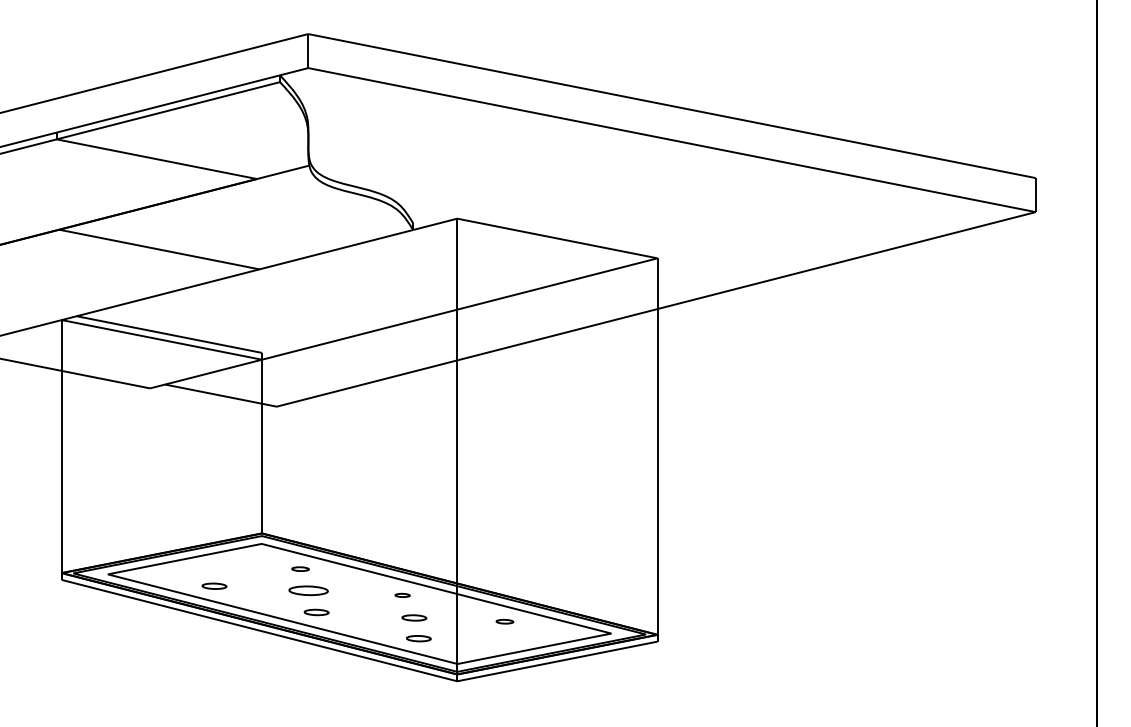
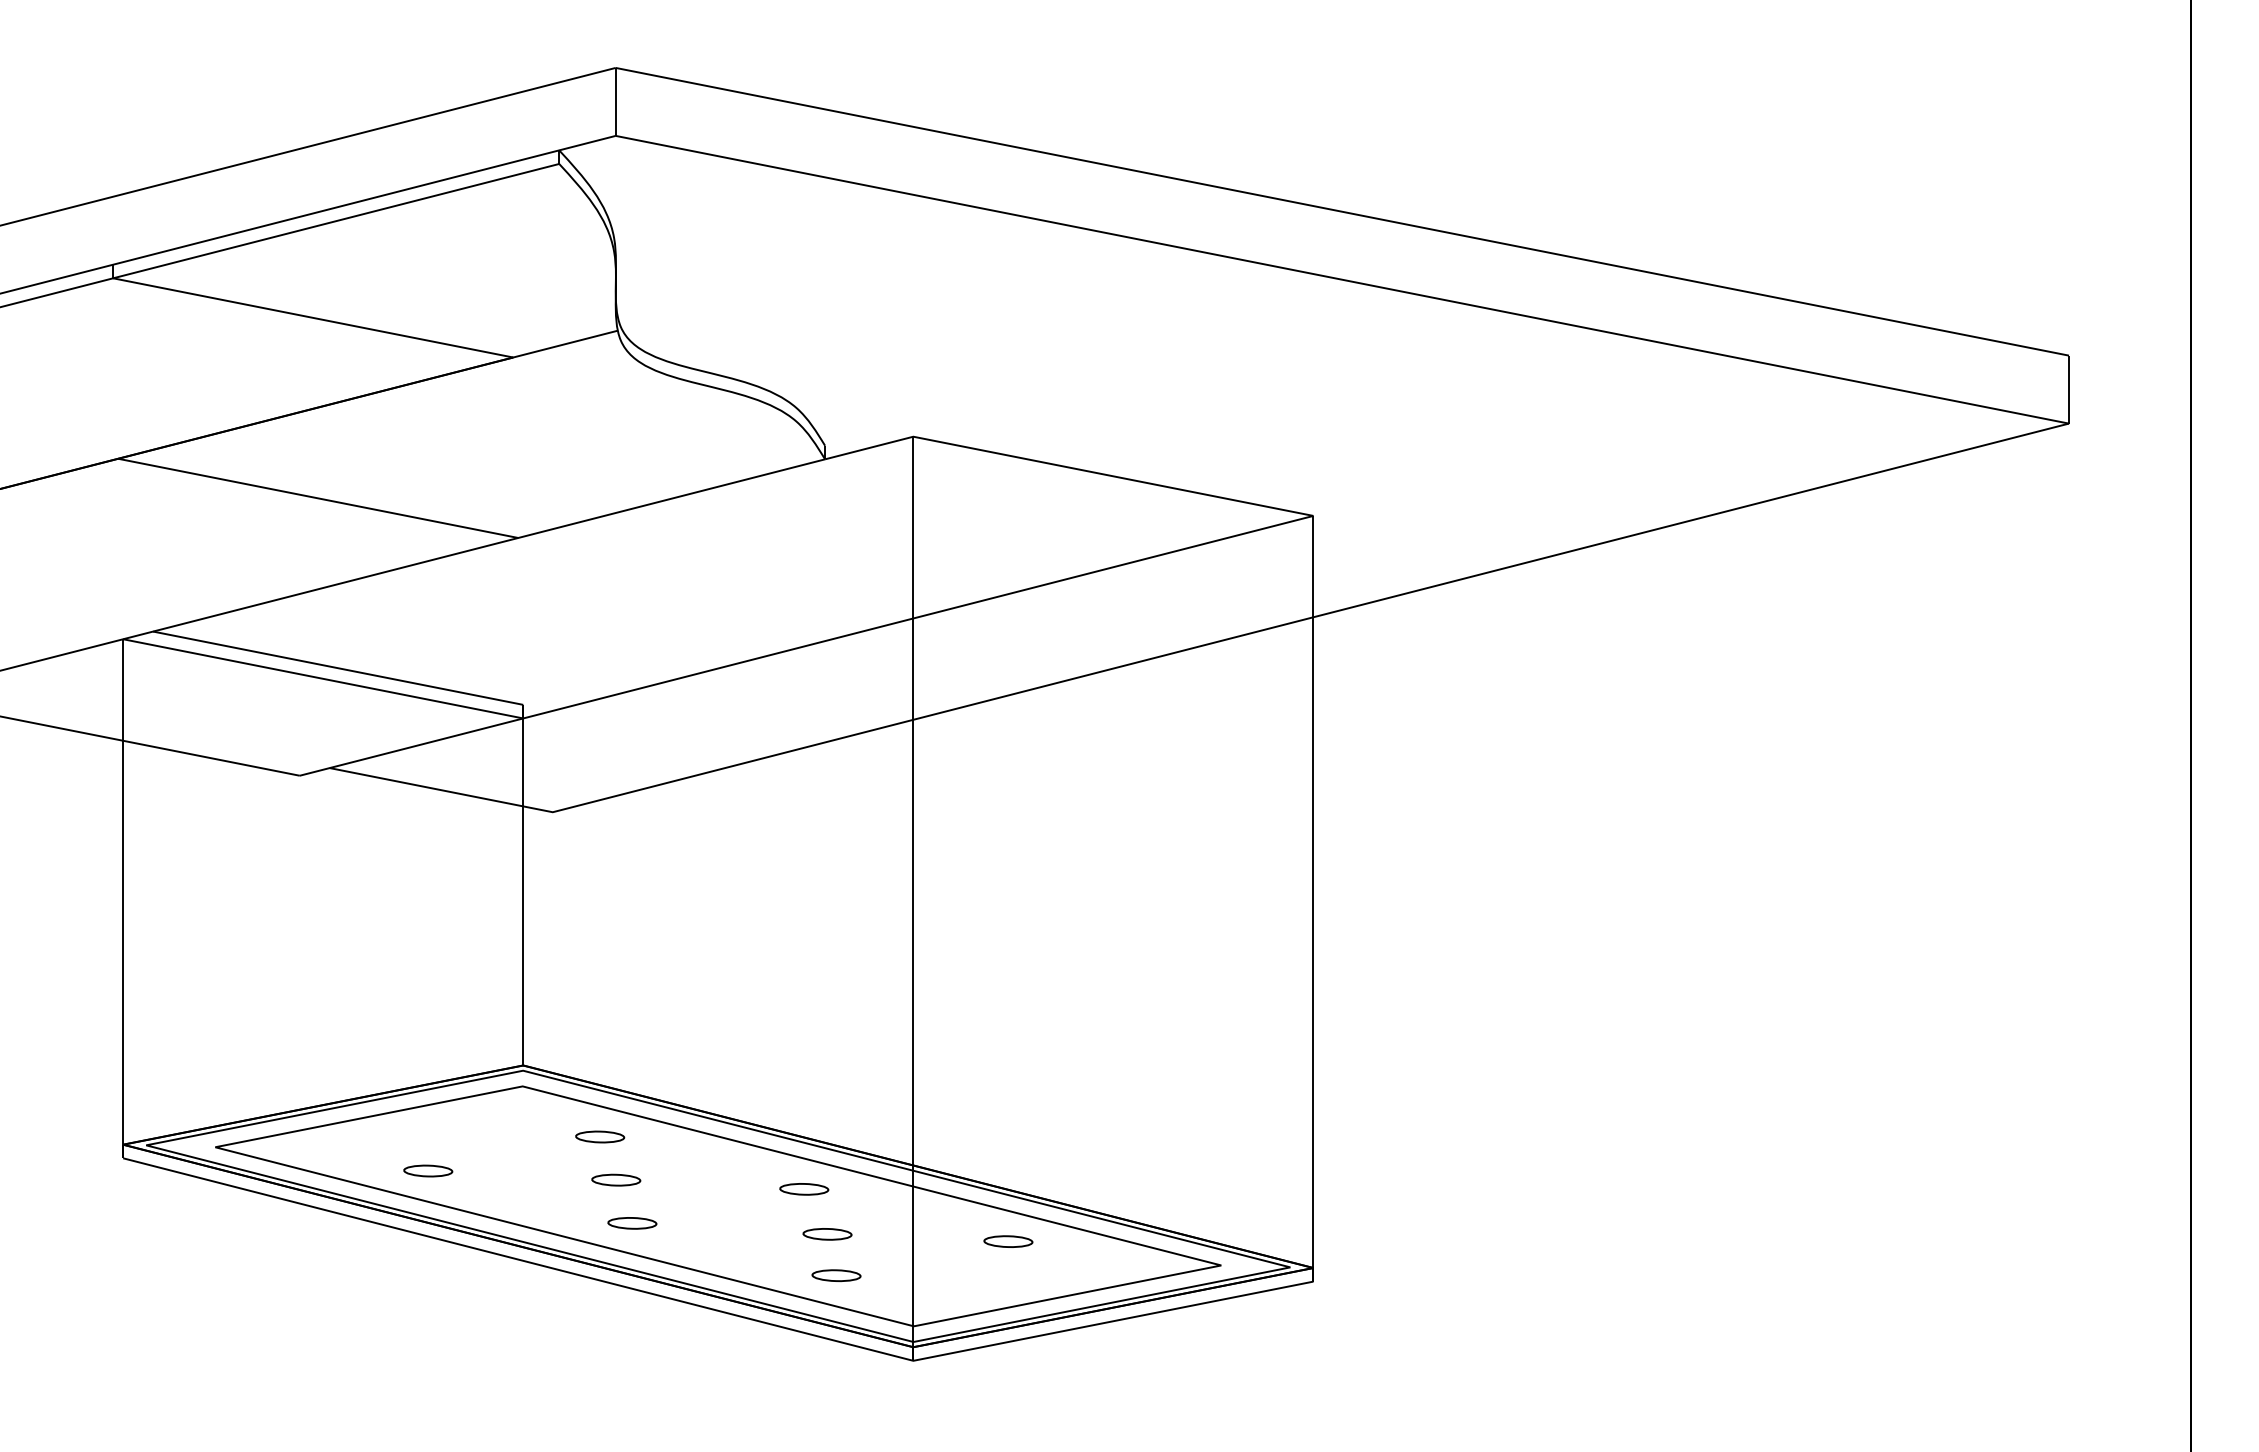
part: (300, 568) -> (600, 1135), size x1.43
part: (308, 590) -> (616, 1179), size x0.62
part: (402, 595) -> (803, 1189), size x1.67
part: (504, 621) -> (1007, 1241), size x1.43

